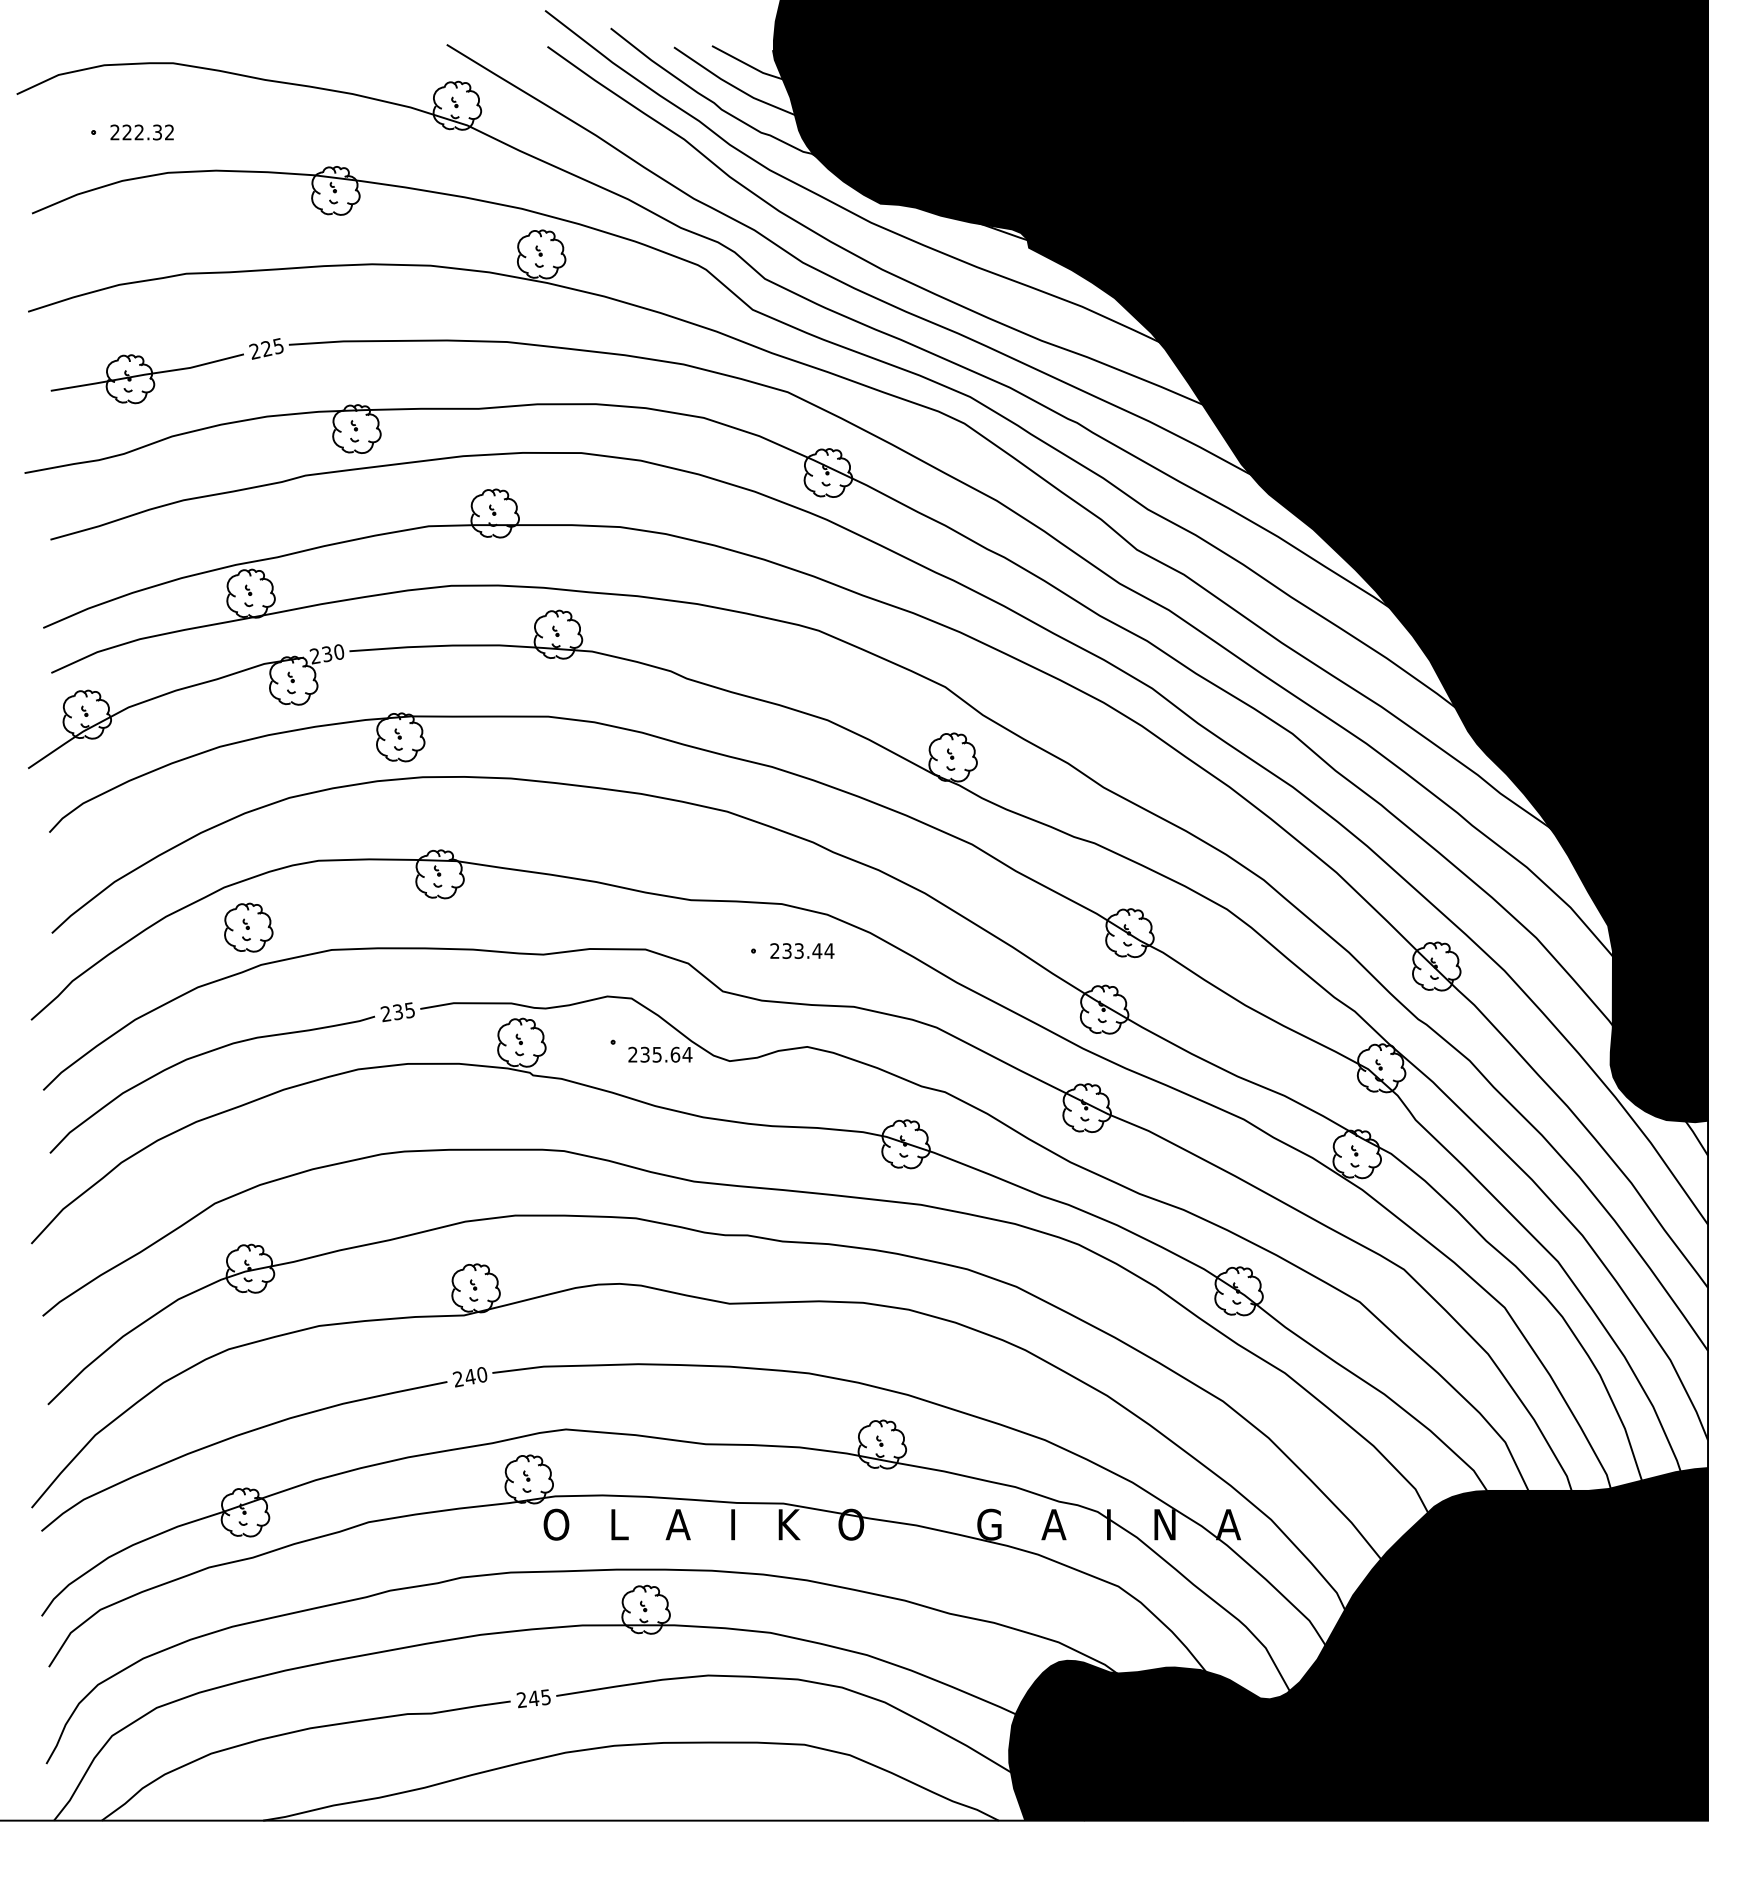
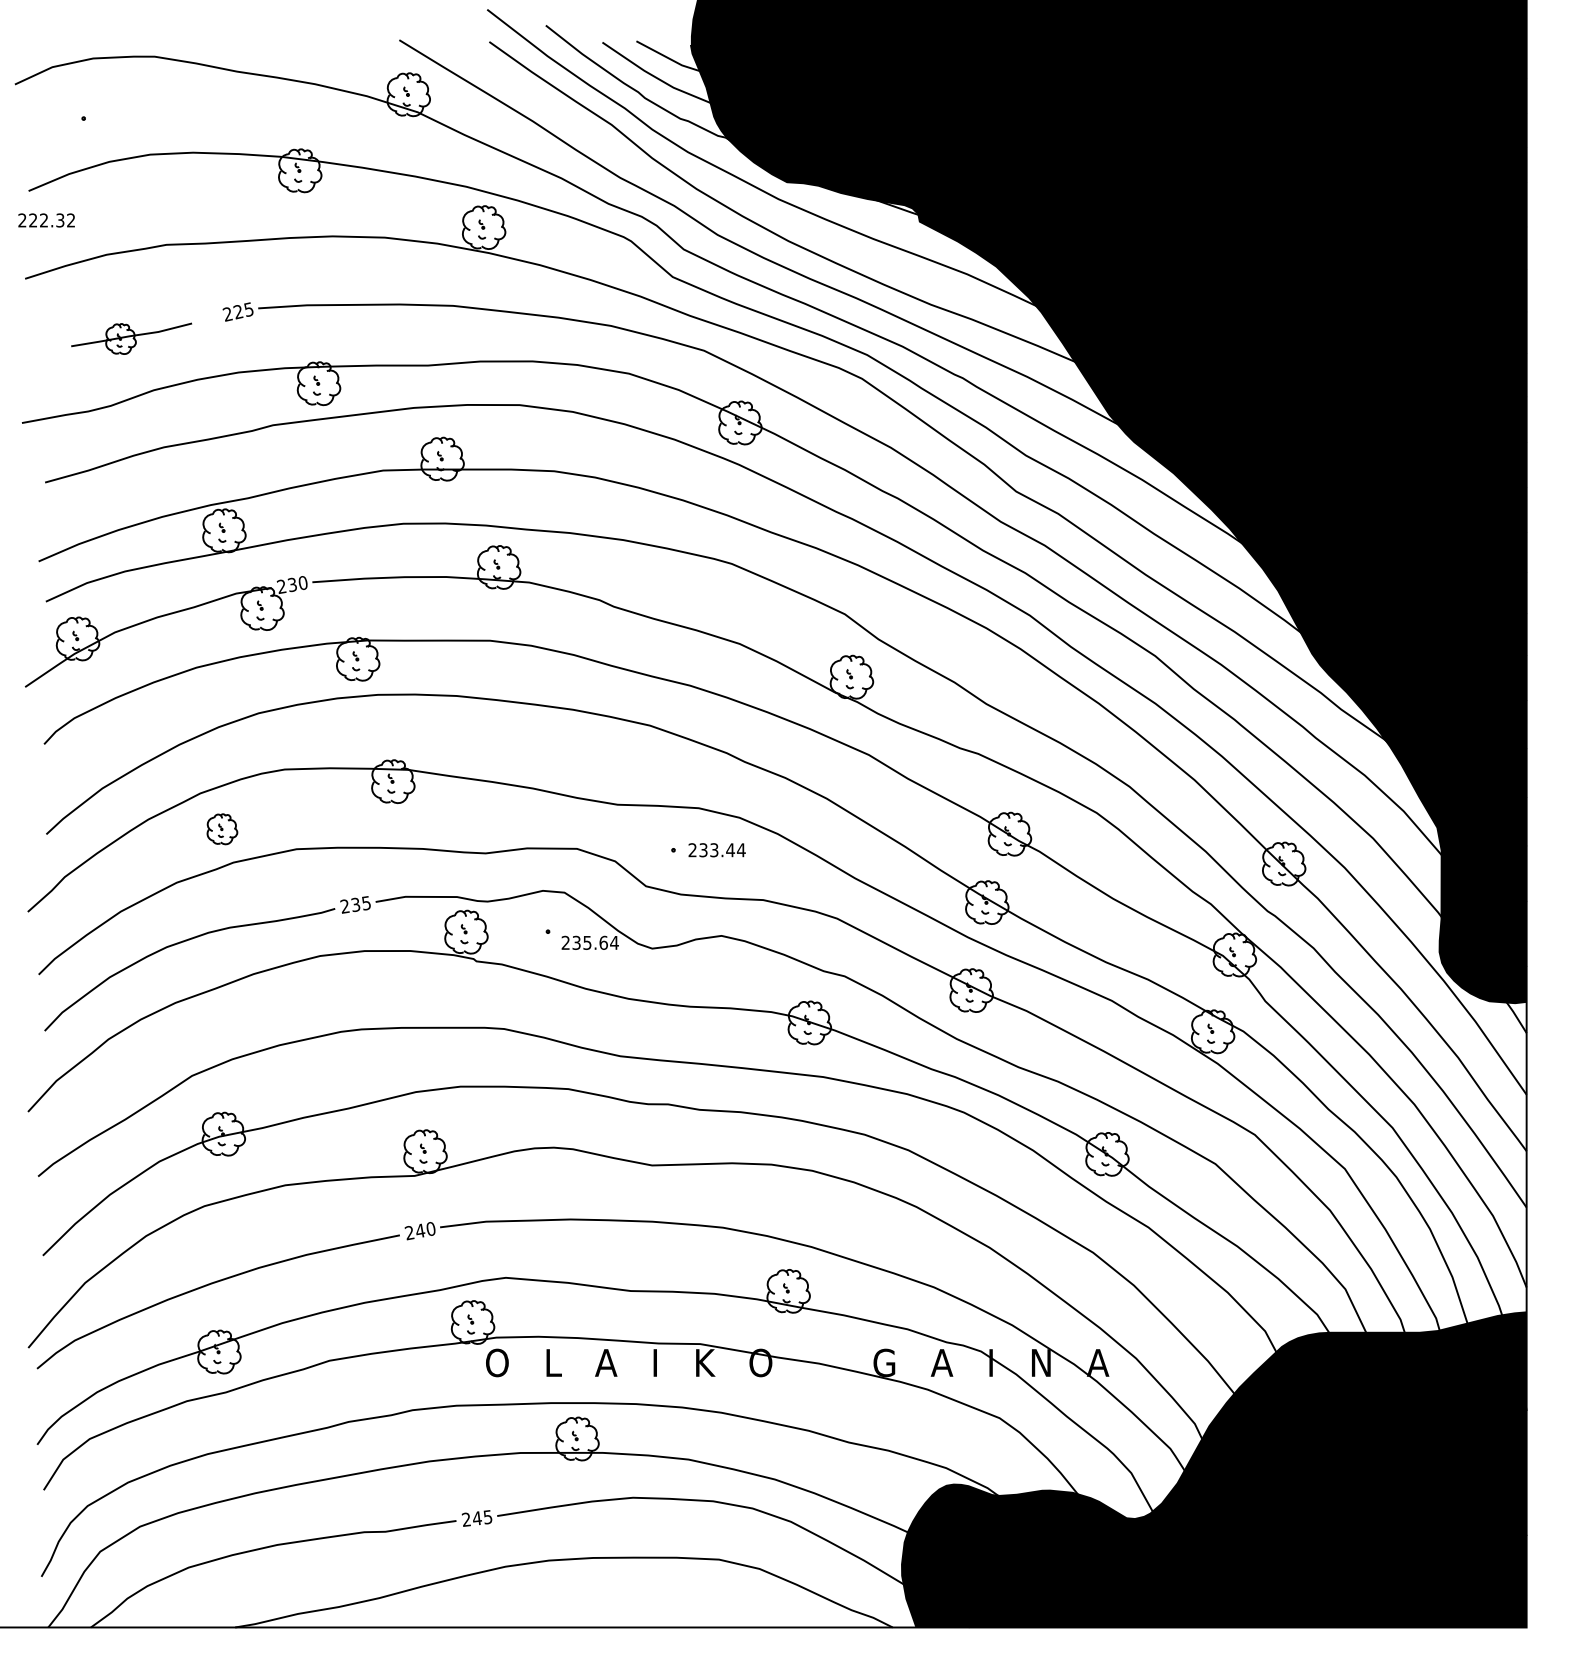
text: (141, 132) -> (46, 220), moved
part: (146, 378) -> (130, 338), size x0.7
part: (248, 927) -> (222, 829), size x0.7

